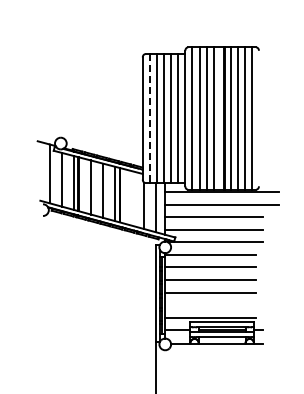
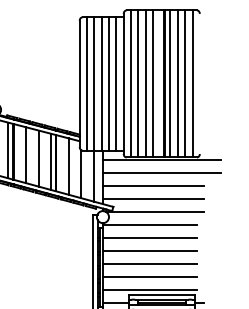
line: (149, 119) -> (86, 84), dashed -> solid
line: (132, 198) -> (69, 166), added
line: (210, 305) -> (149, 277), added

